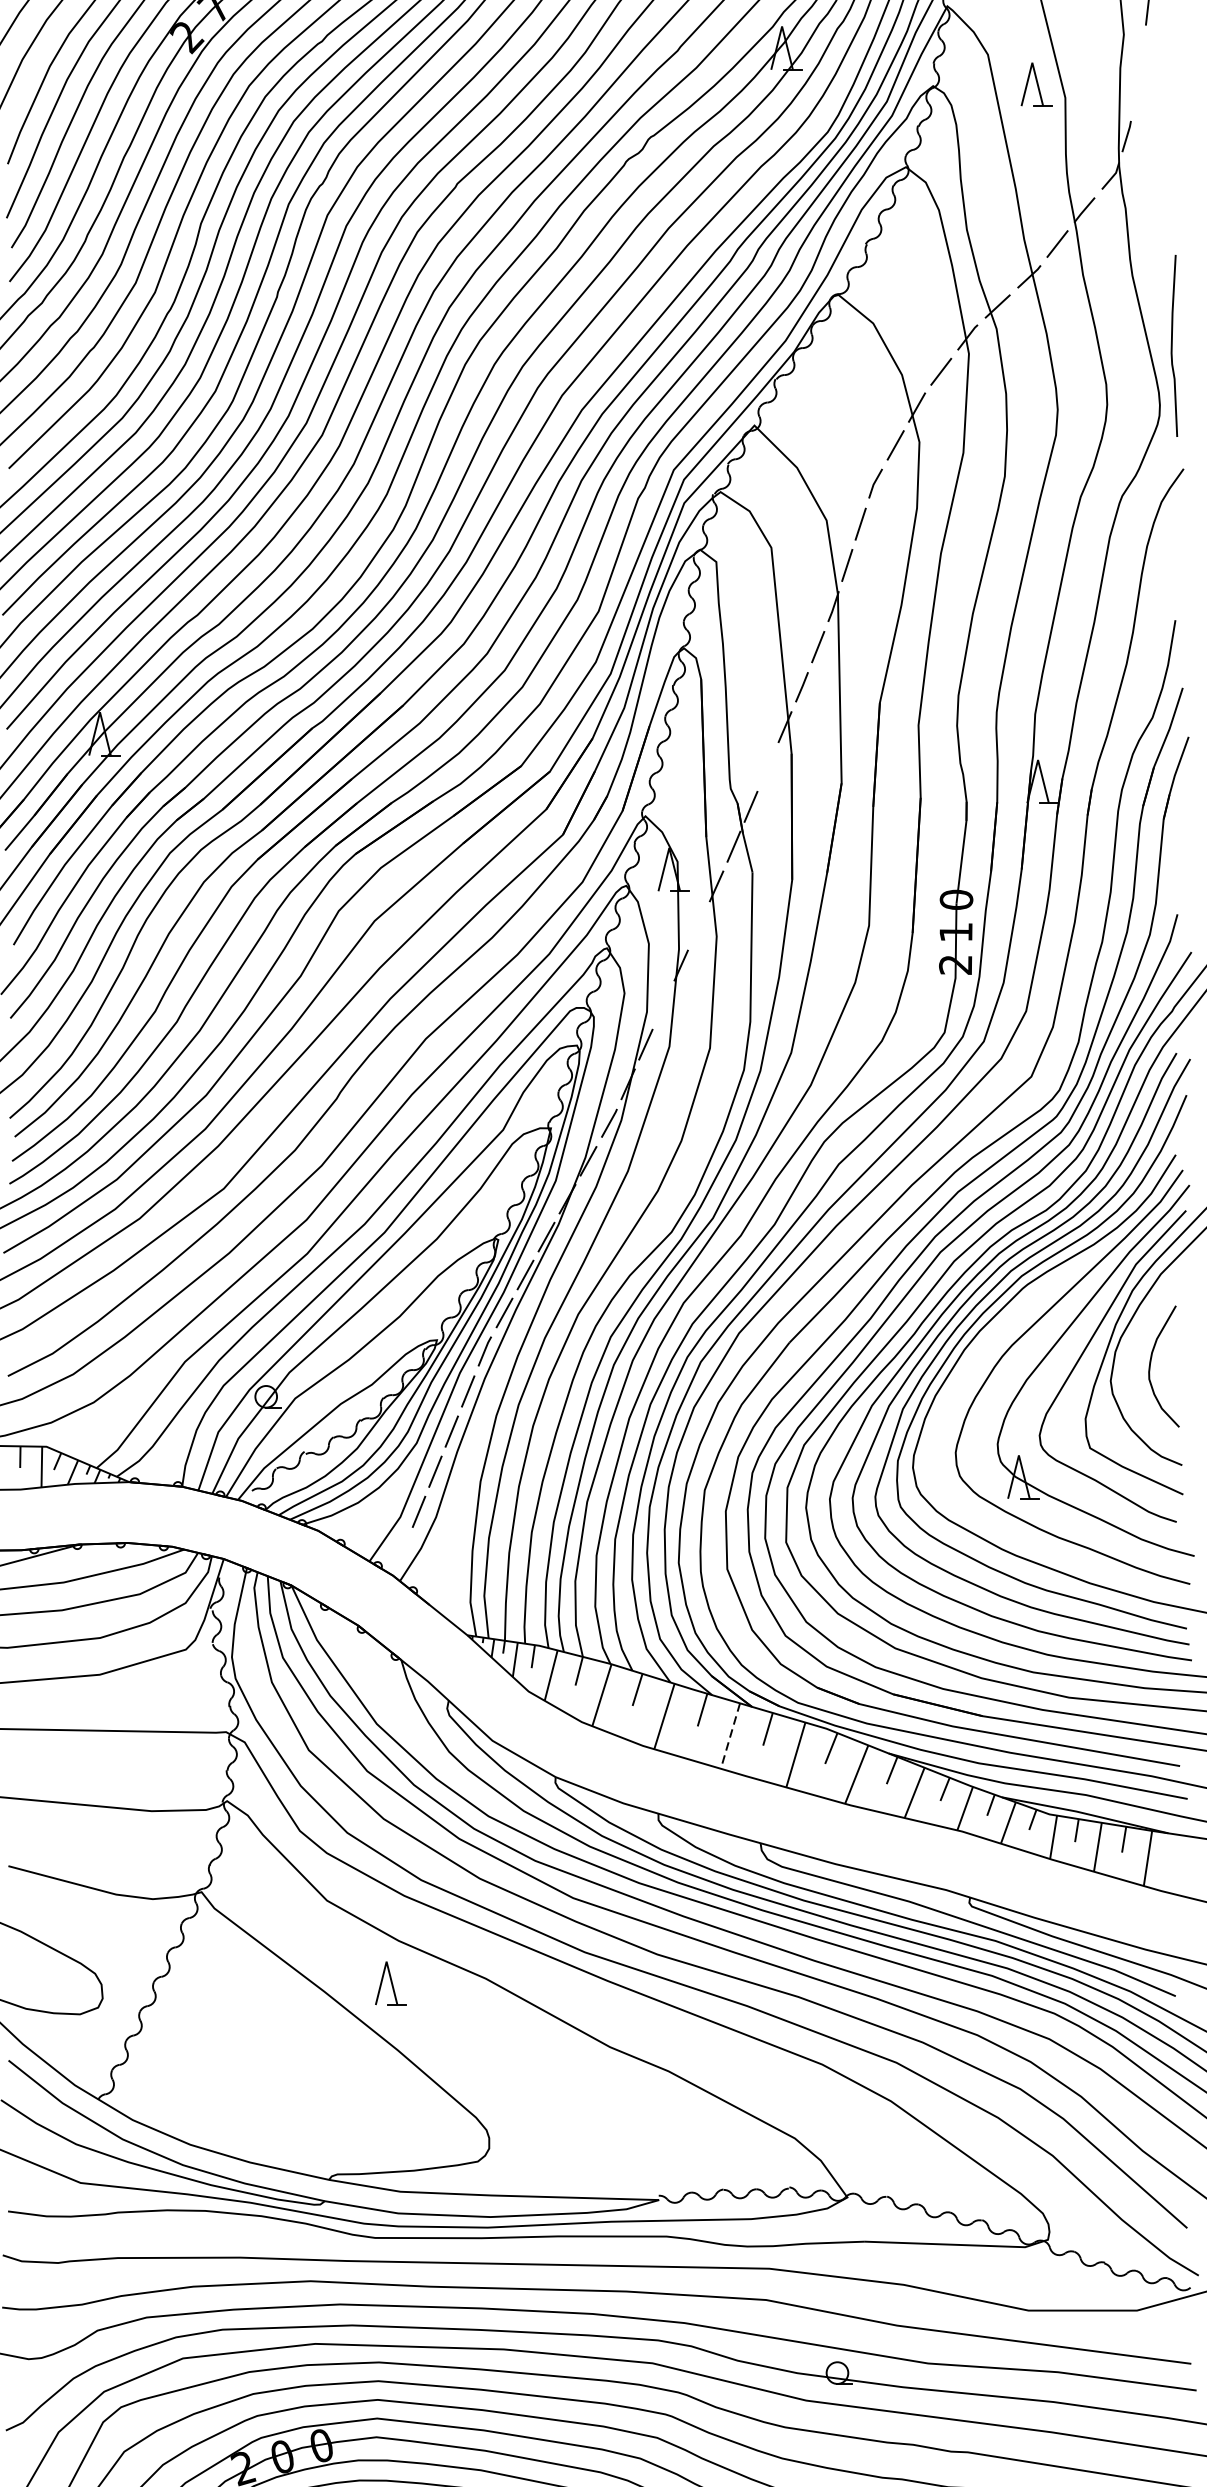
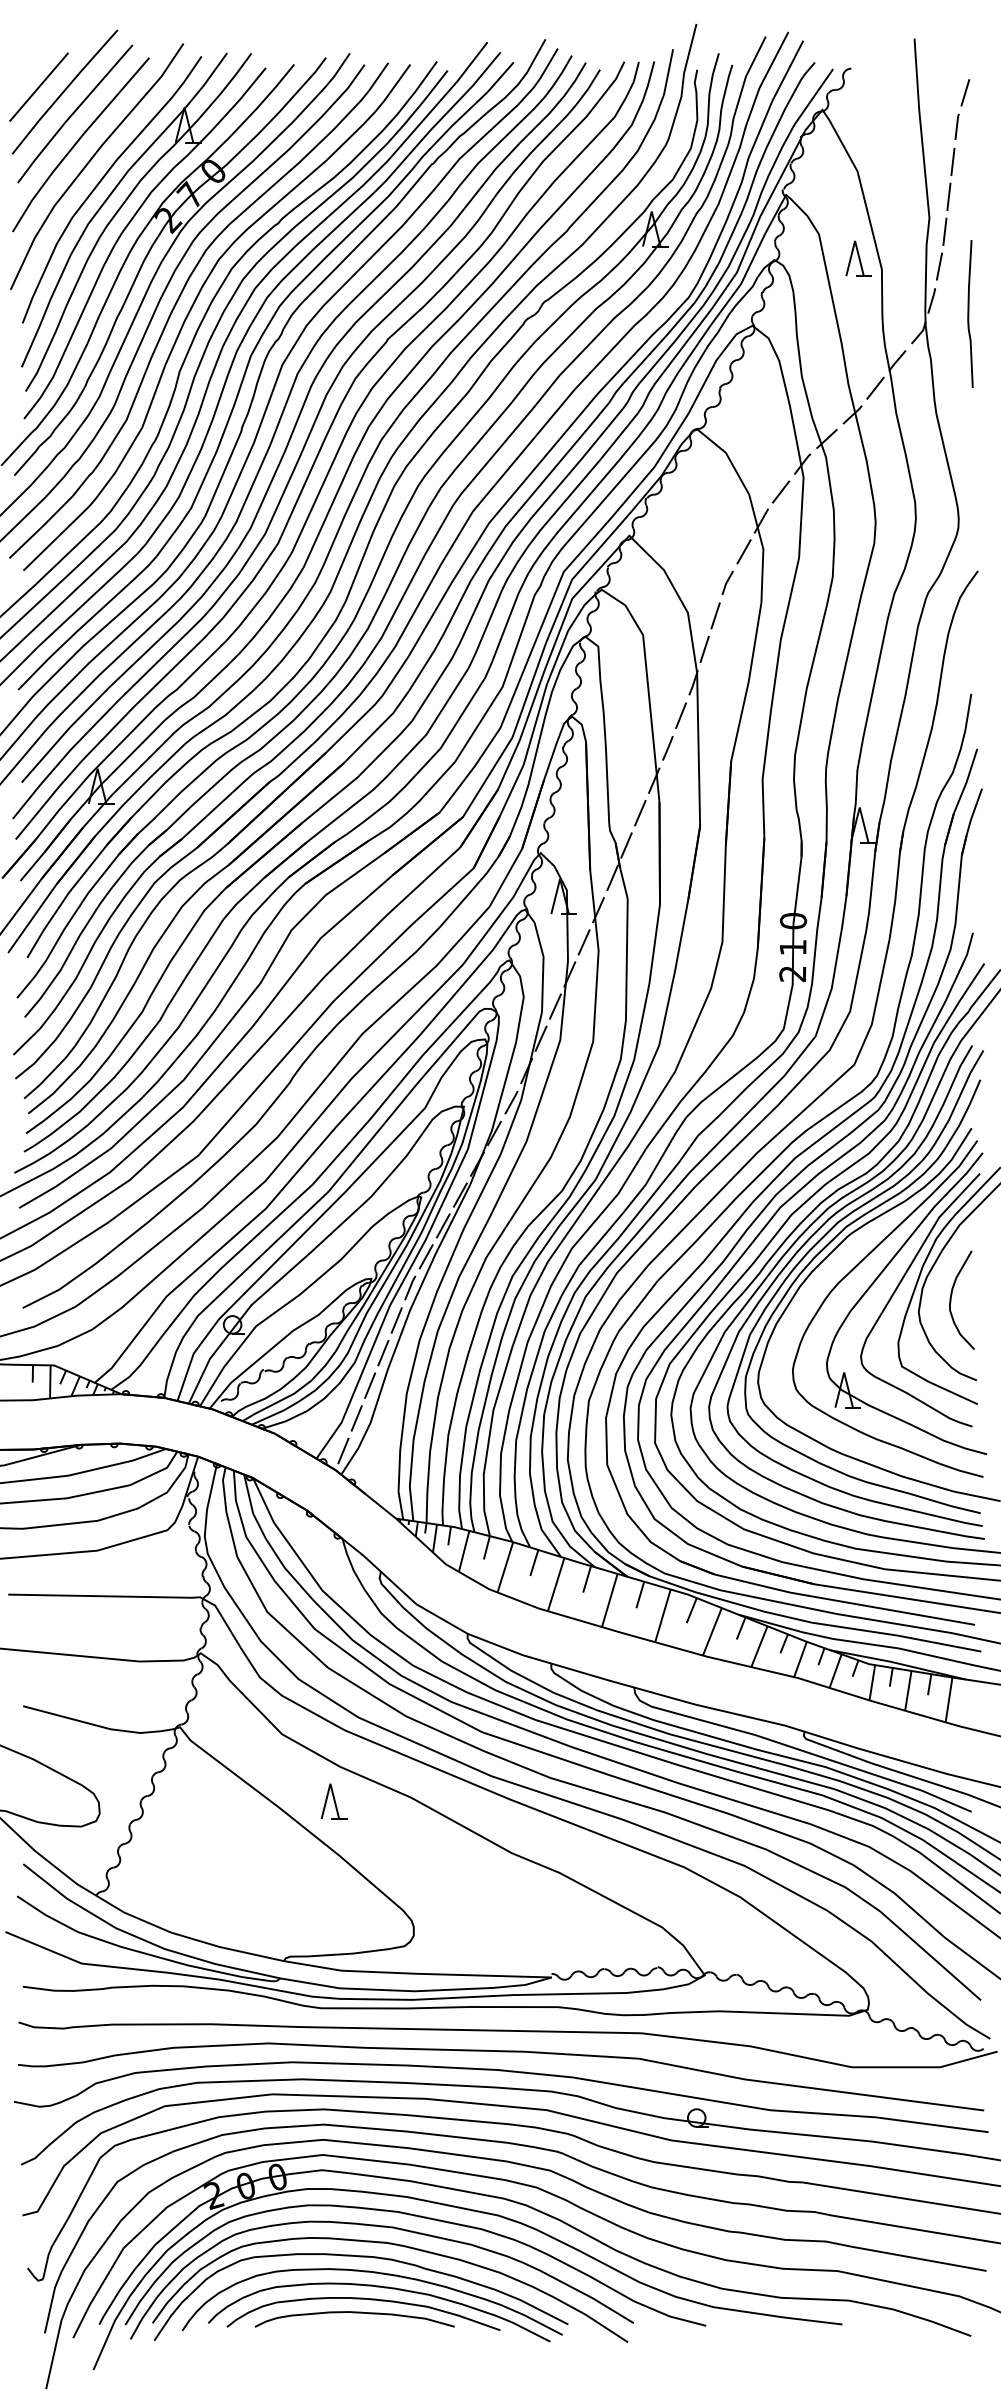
line: (1142, 51) -> (944, 231), added
line: (1136, 94) -> (939, 266), added
curve: (1173, 345) -> (969, 313), moved
line: (768, 766) -> (640, 812), added
line: (698, 926) -> (583, 942), added
line: (663, 1004) -> (555, 1006), added
line: (402, 1551) -> (343, 1450), added
line: (730, 1736) -> (609, 1600), dashed -> solid

